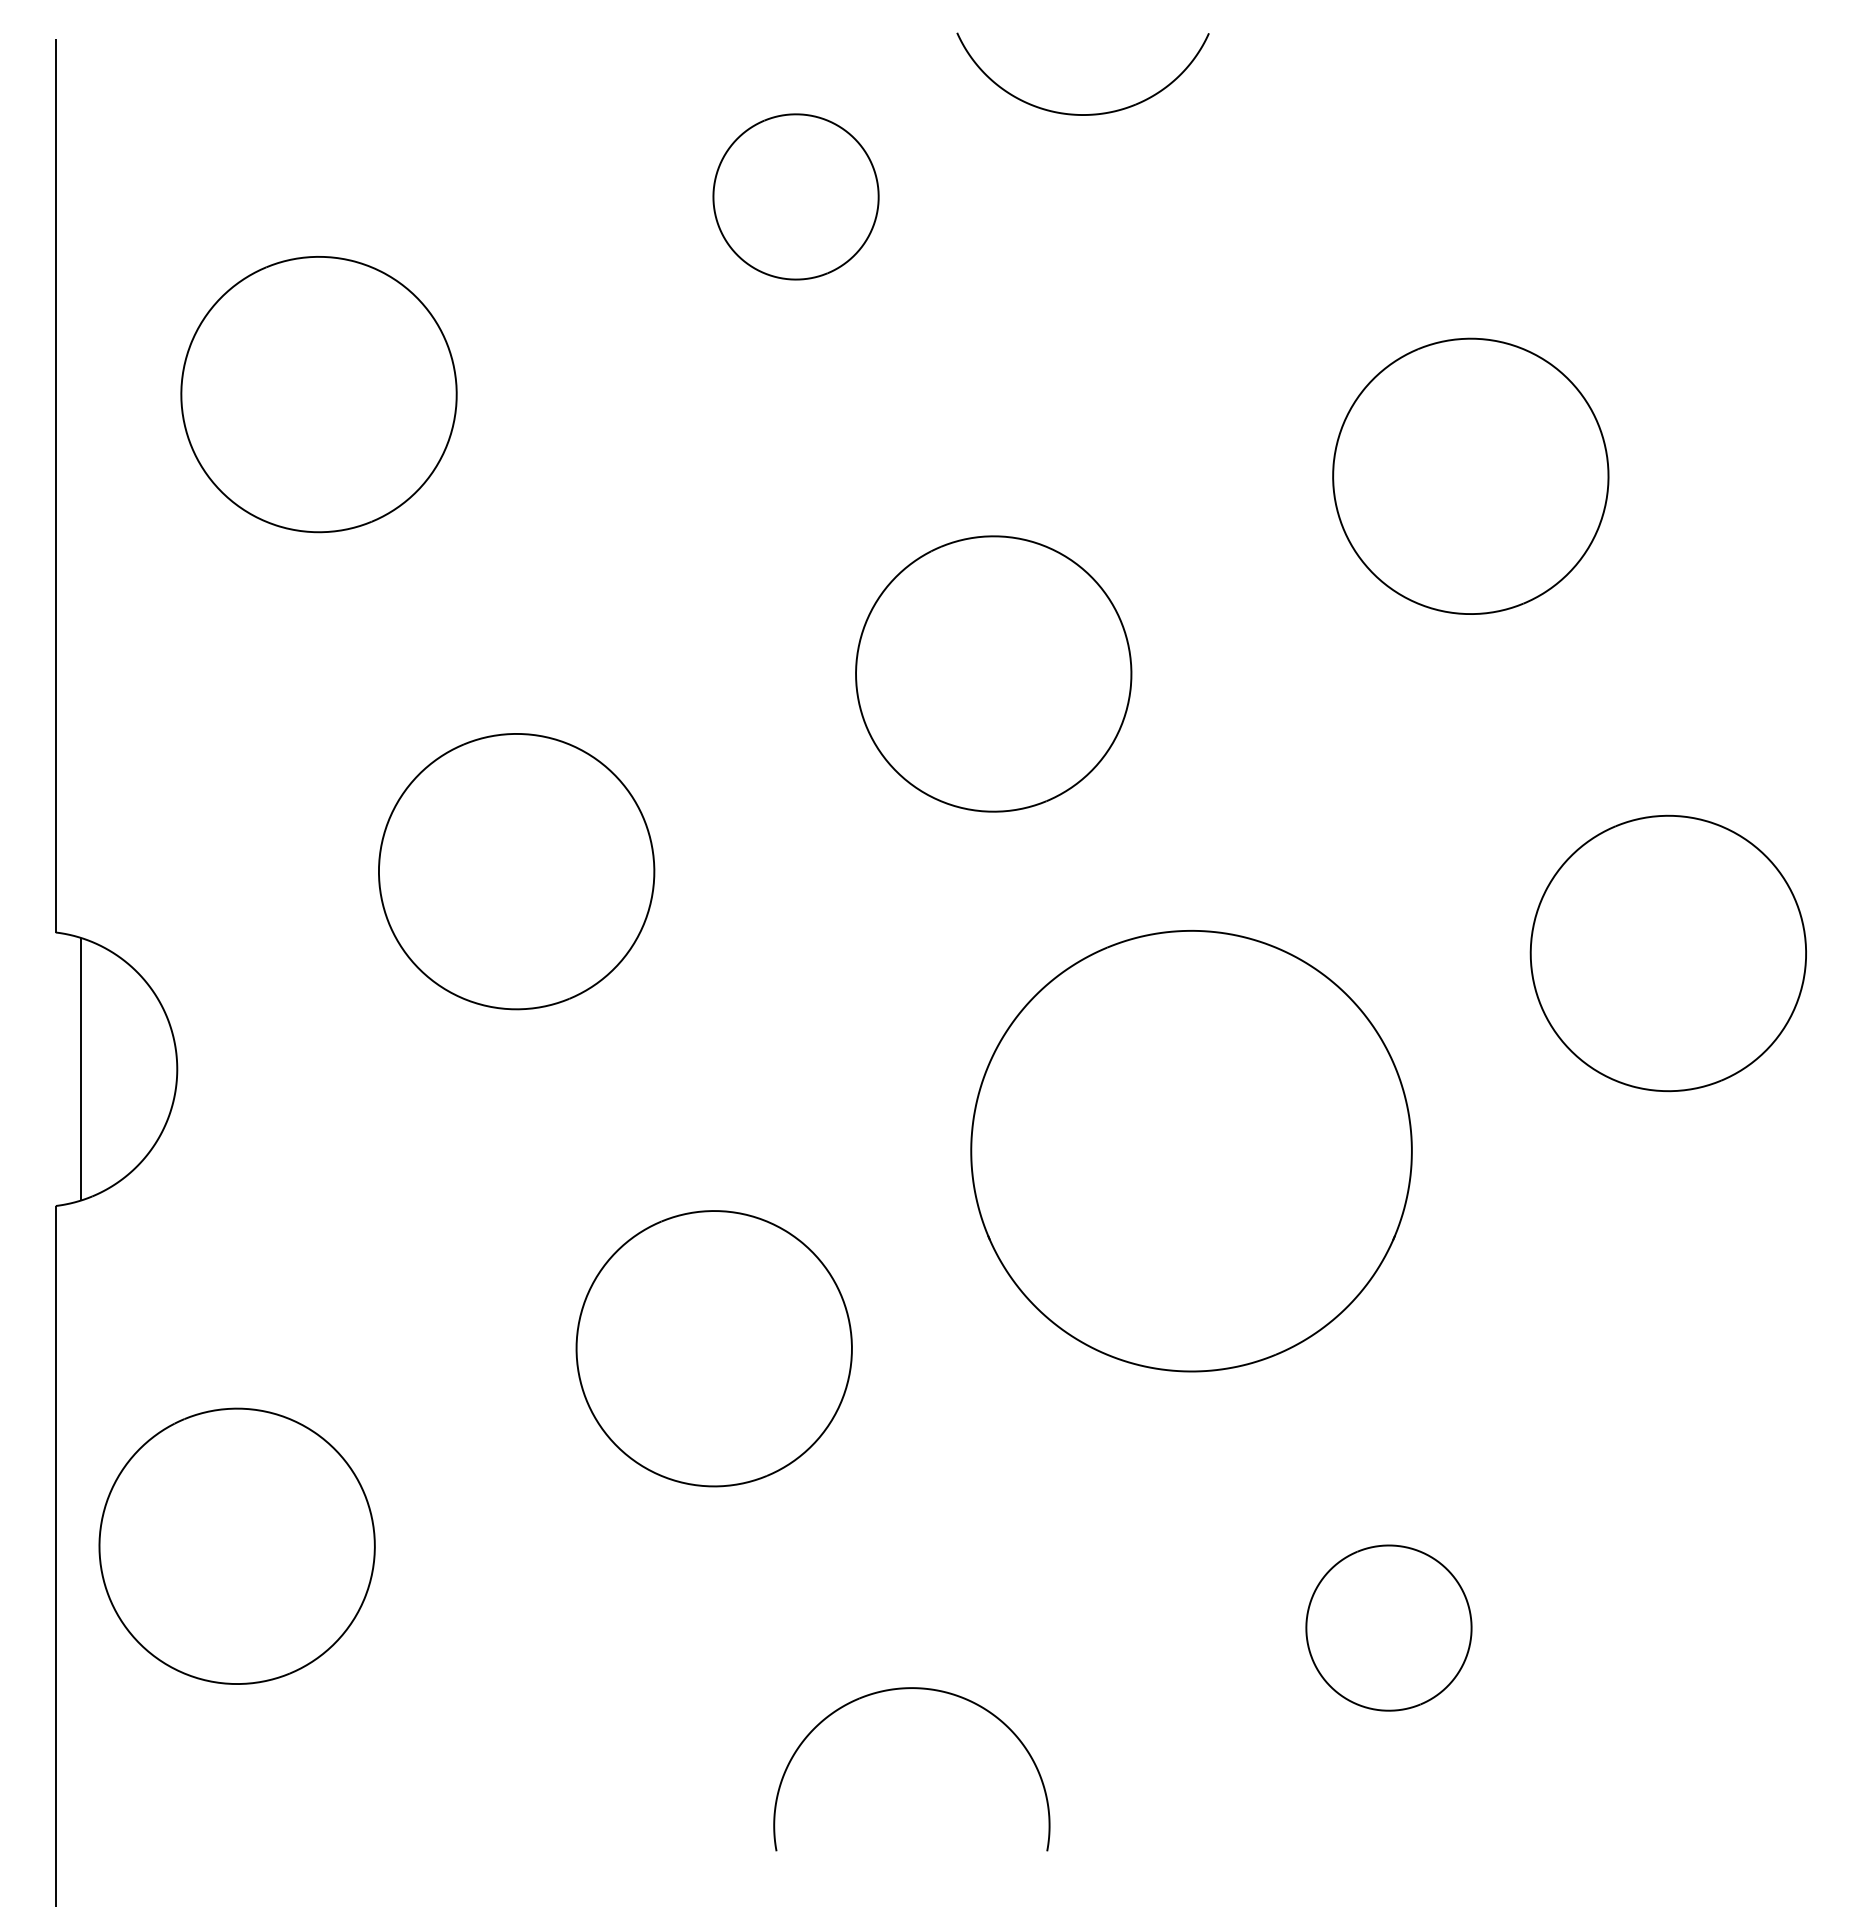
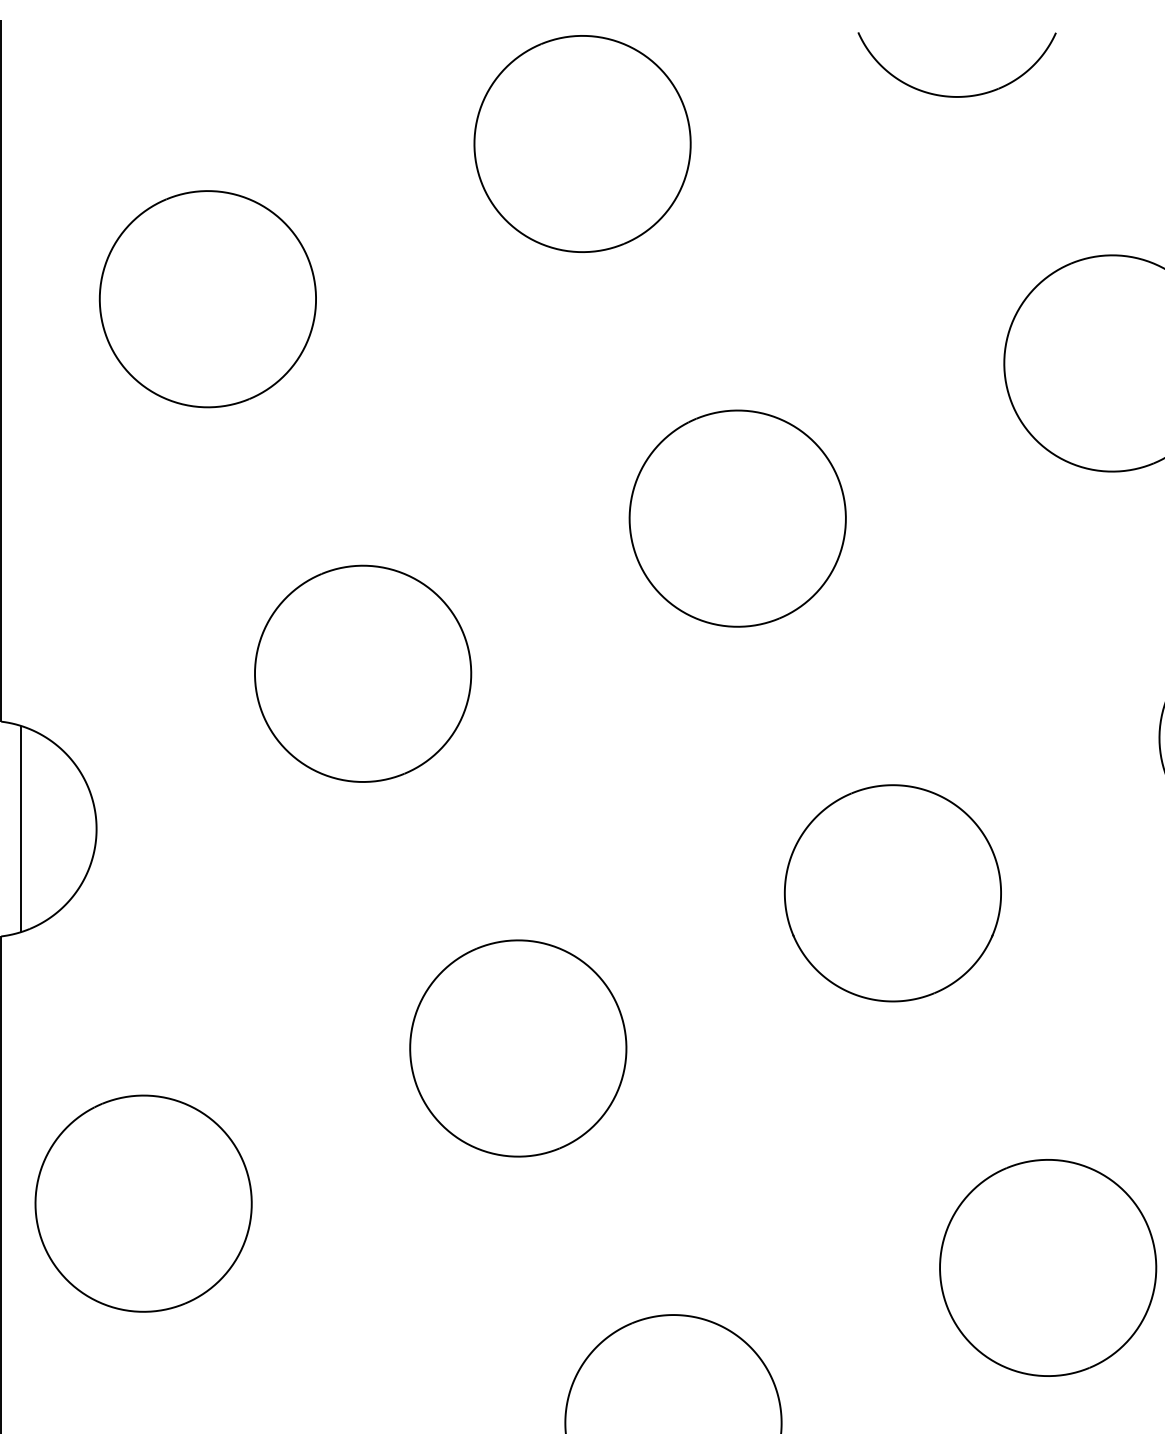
part: (1075, 113) -> (951, 95), moved
part: (795, 196) -> (582, 143), size x1.67
part: (1190, 1150) -> (892, 892), size x0.62
part: (1388, 1627) -> (1047, 1267), size x1.67

